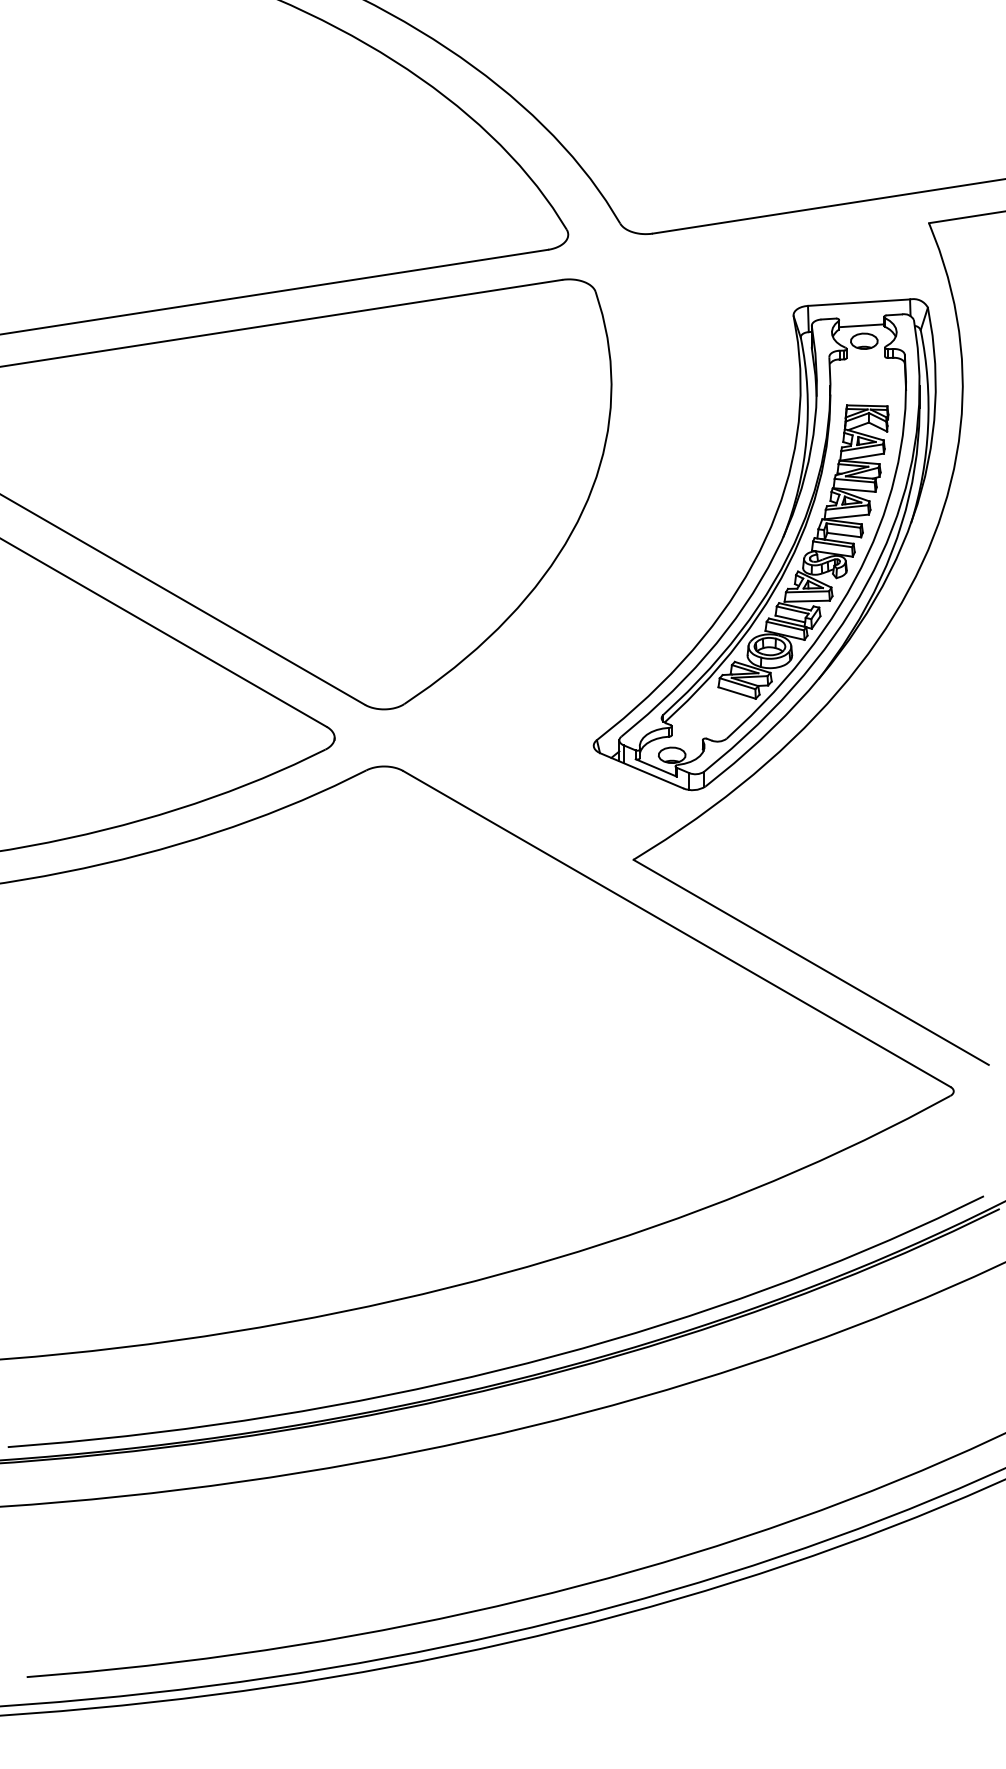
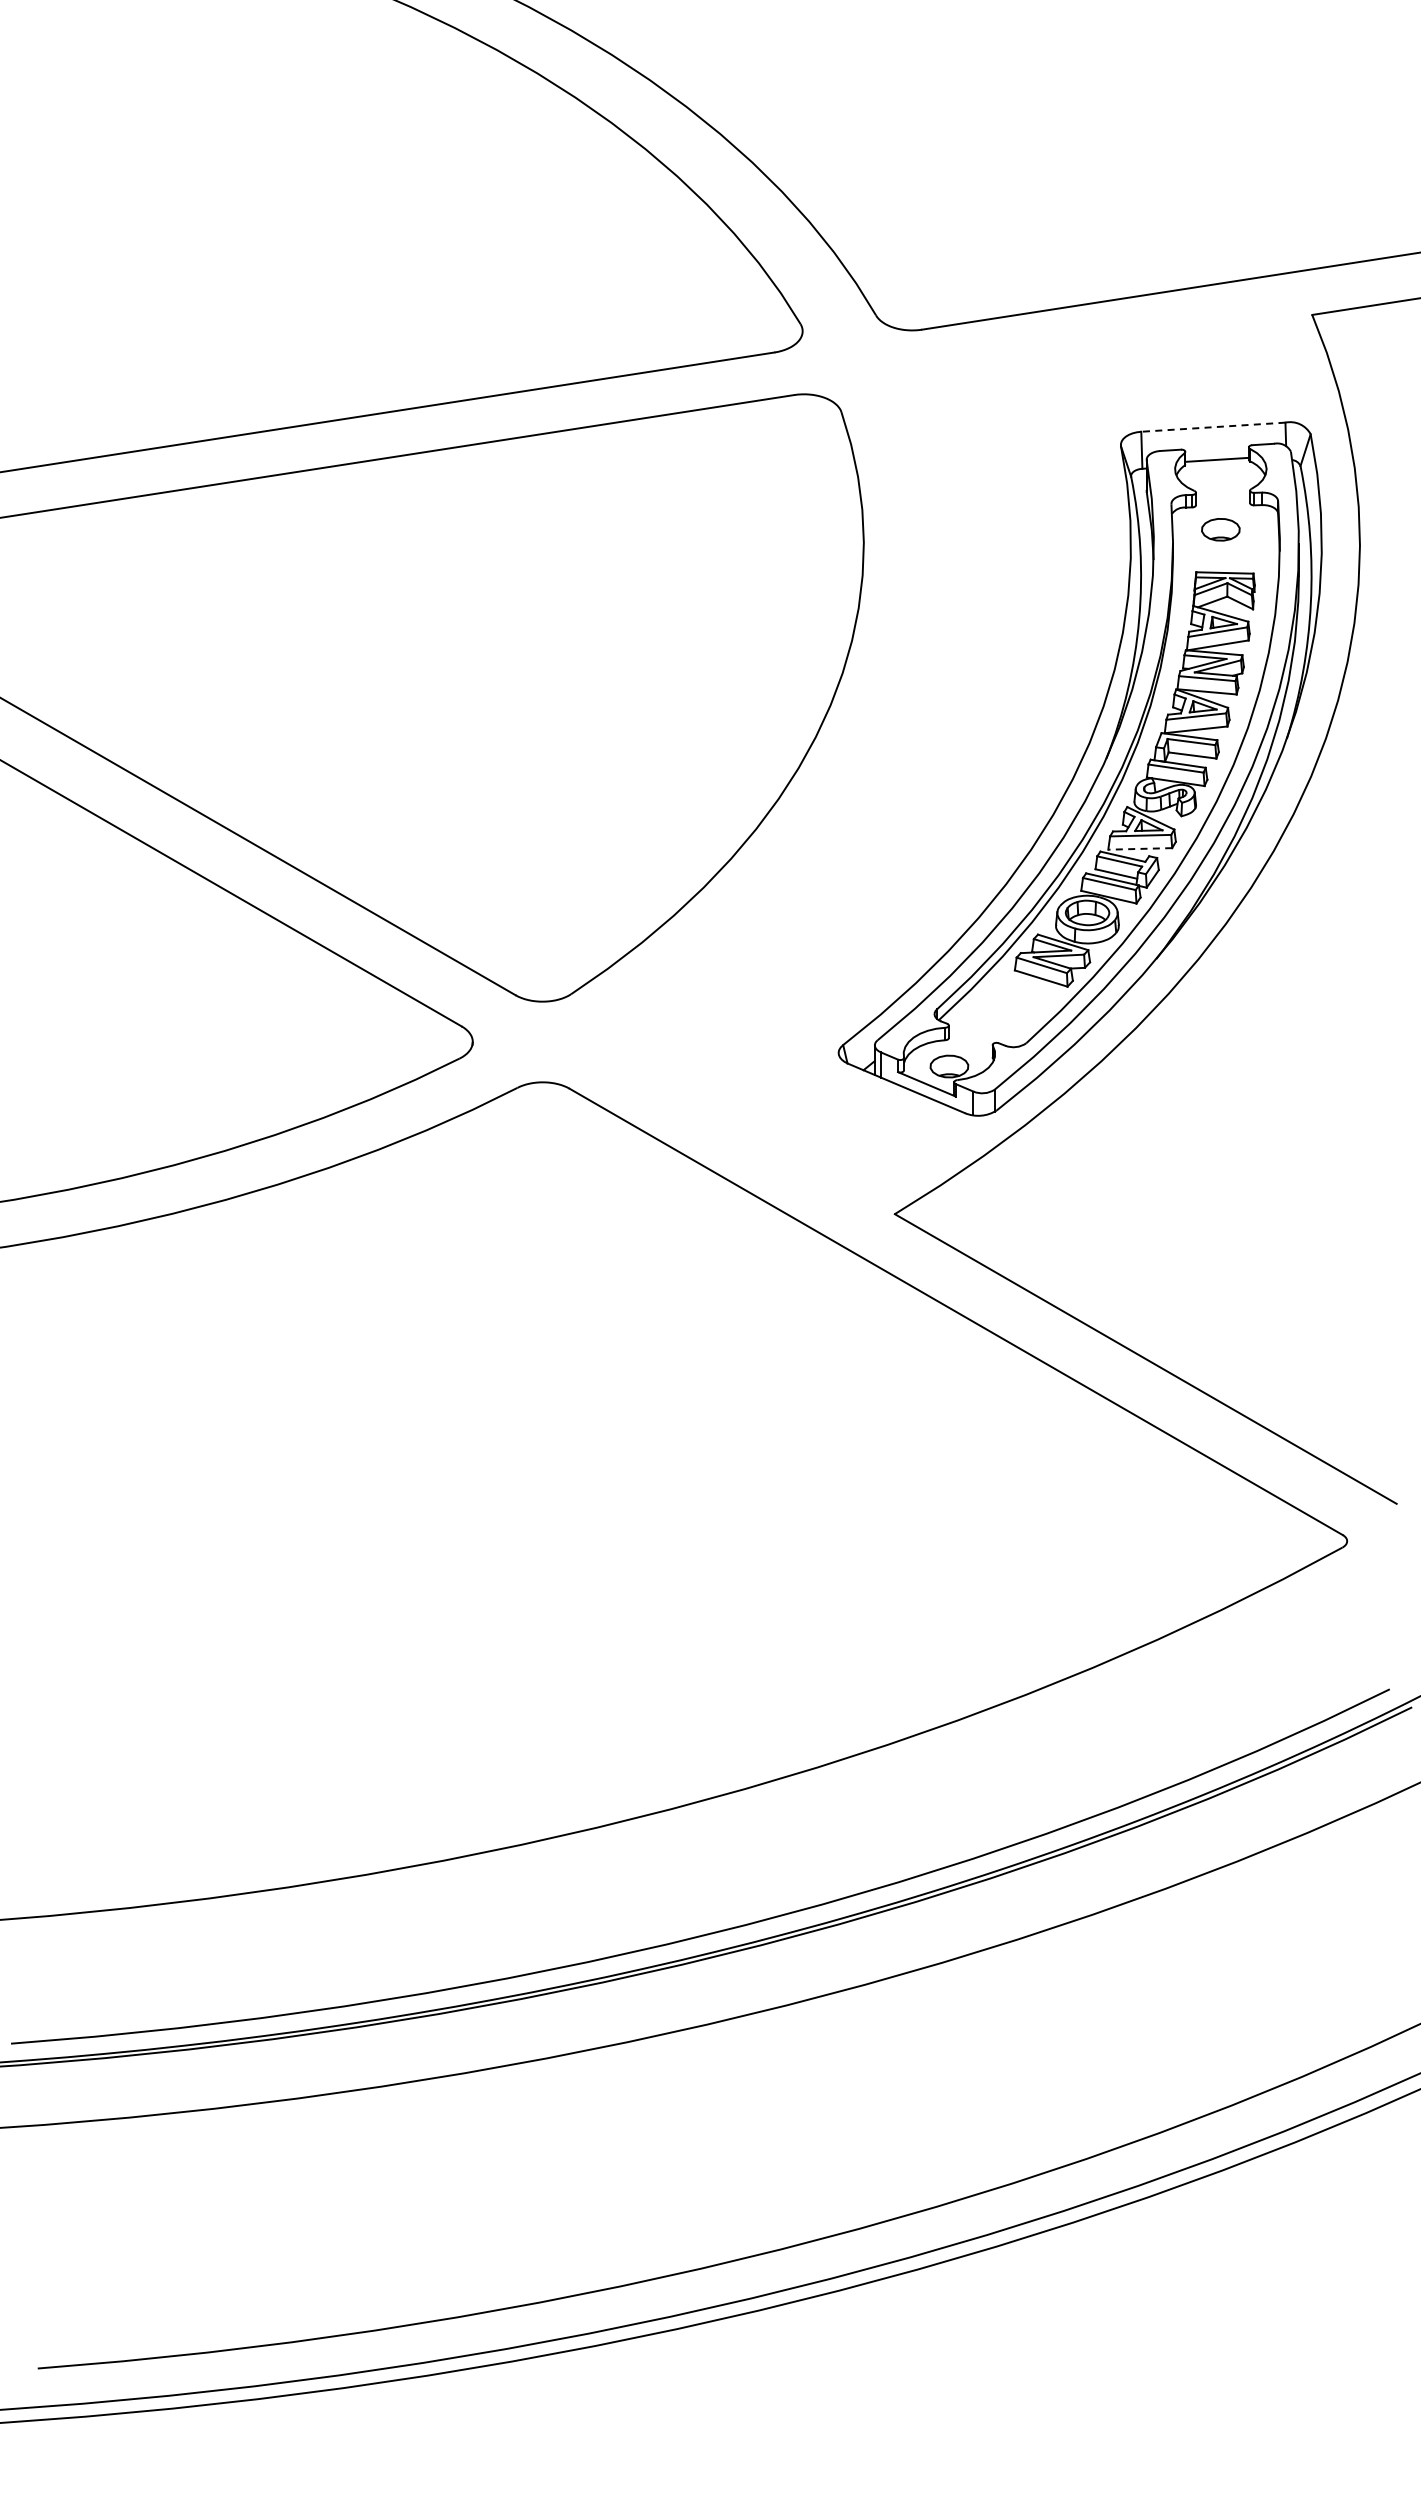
line: (858, 302) -> (1212, 427), solid -> dashed
part: (864, 341) -> (1220, 529), moved
line: (807, 600) -> (1140, 848), solid -> dashed

